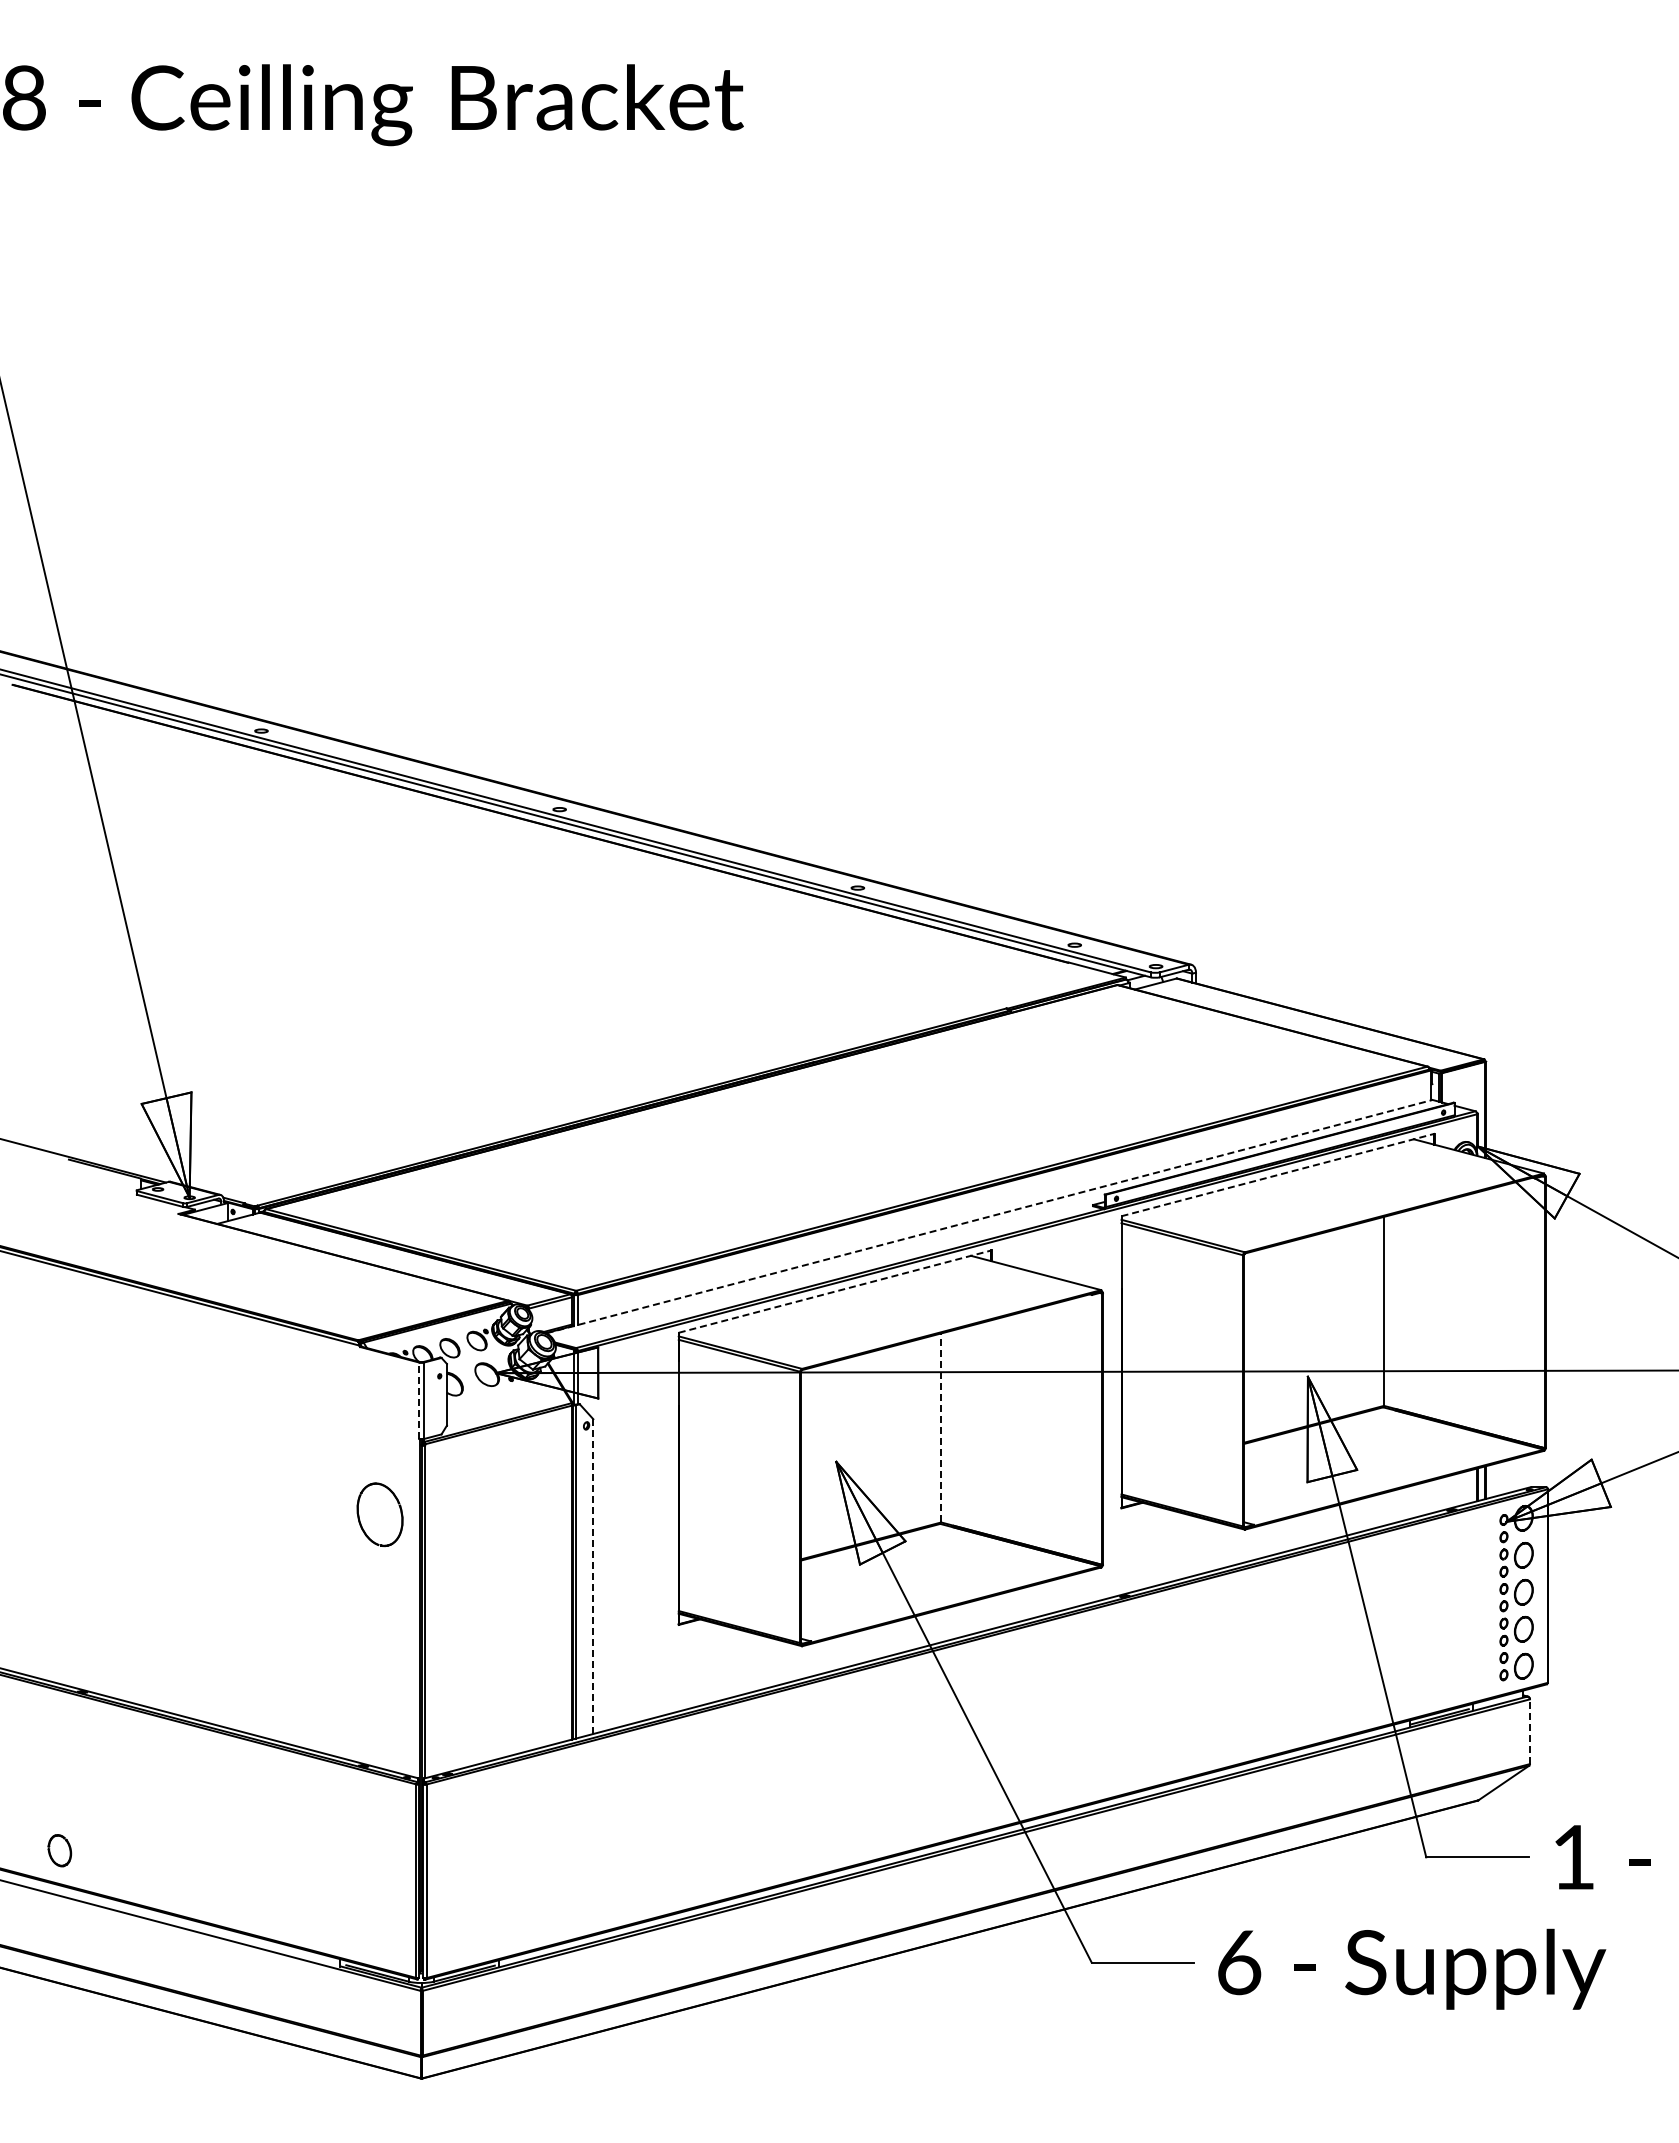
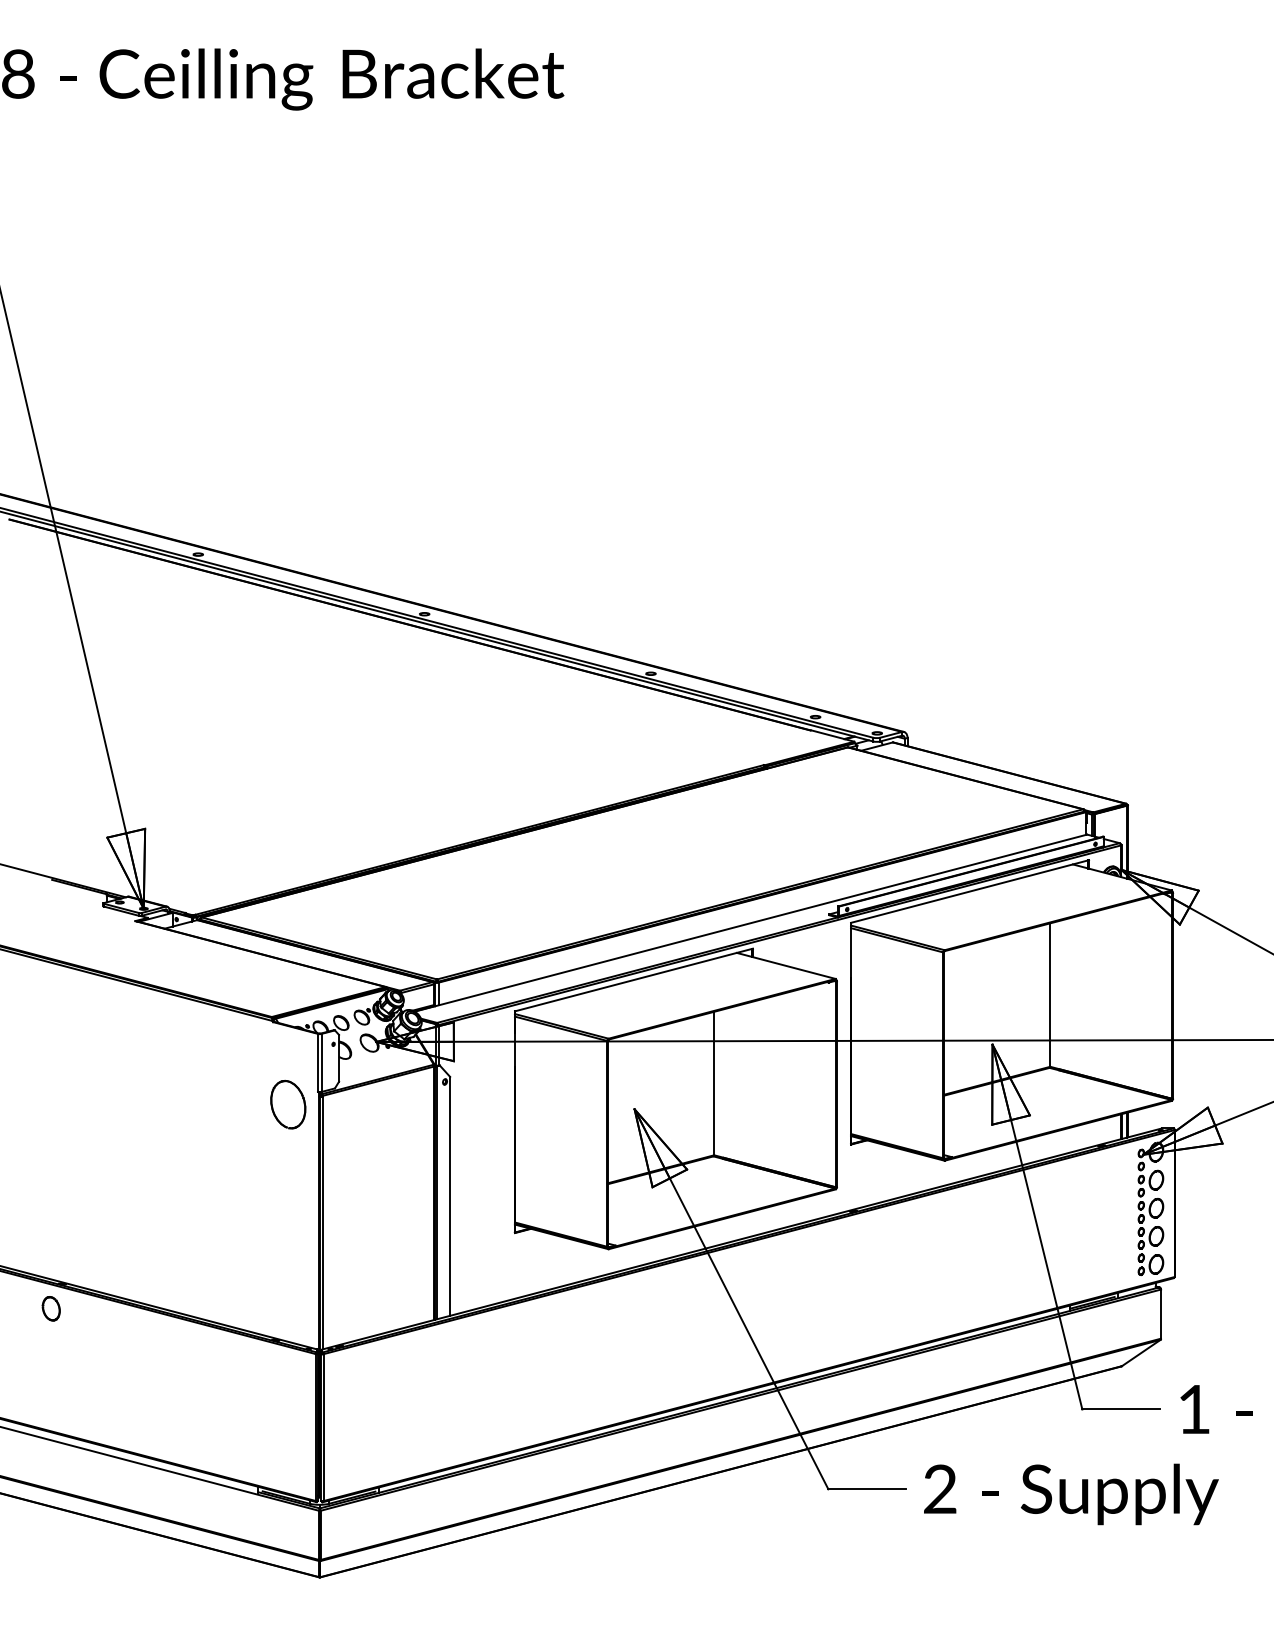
line: (1278, 1174) -> (970, 891), dashed -> solid
line: (990, 1216) -> (751, 923), dashed -> solid
line: (836, 1291) -> (634, 979), dashed -> solid
line: (419, 1400) -> (318, 1062), dashed -> solid
line: (941, 1427) -> (714, 1083), dashed -> solid
part: (379, 1514) -> (287, 1104), moved
line: (593, 1576) -> (450, 1196), dashed -> solid
line: (1529, 1731) -> (1160, 1313), dashed -> solid
part: (59, 1850) -> (51, 1308), moved
text: (1239, 1962) -> (940, 1489), 6 -> 2

